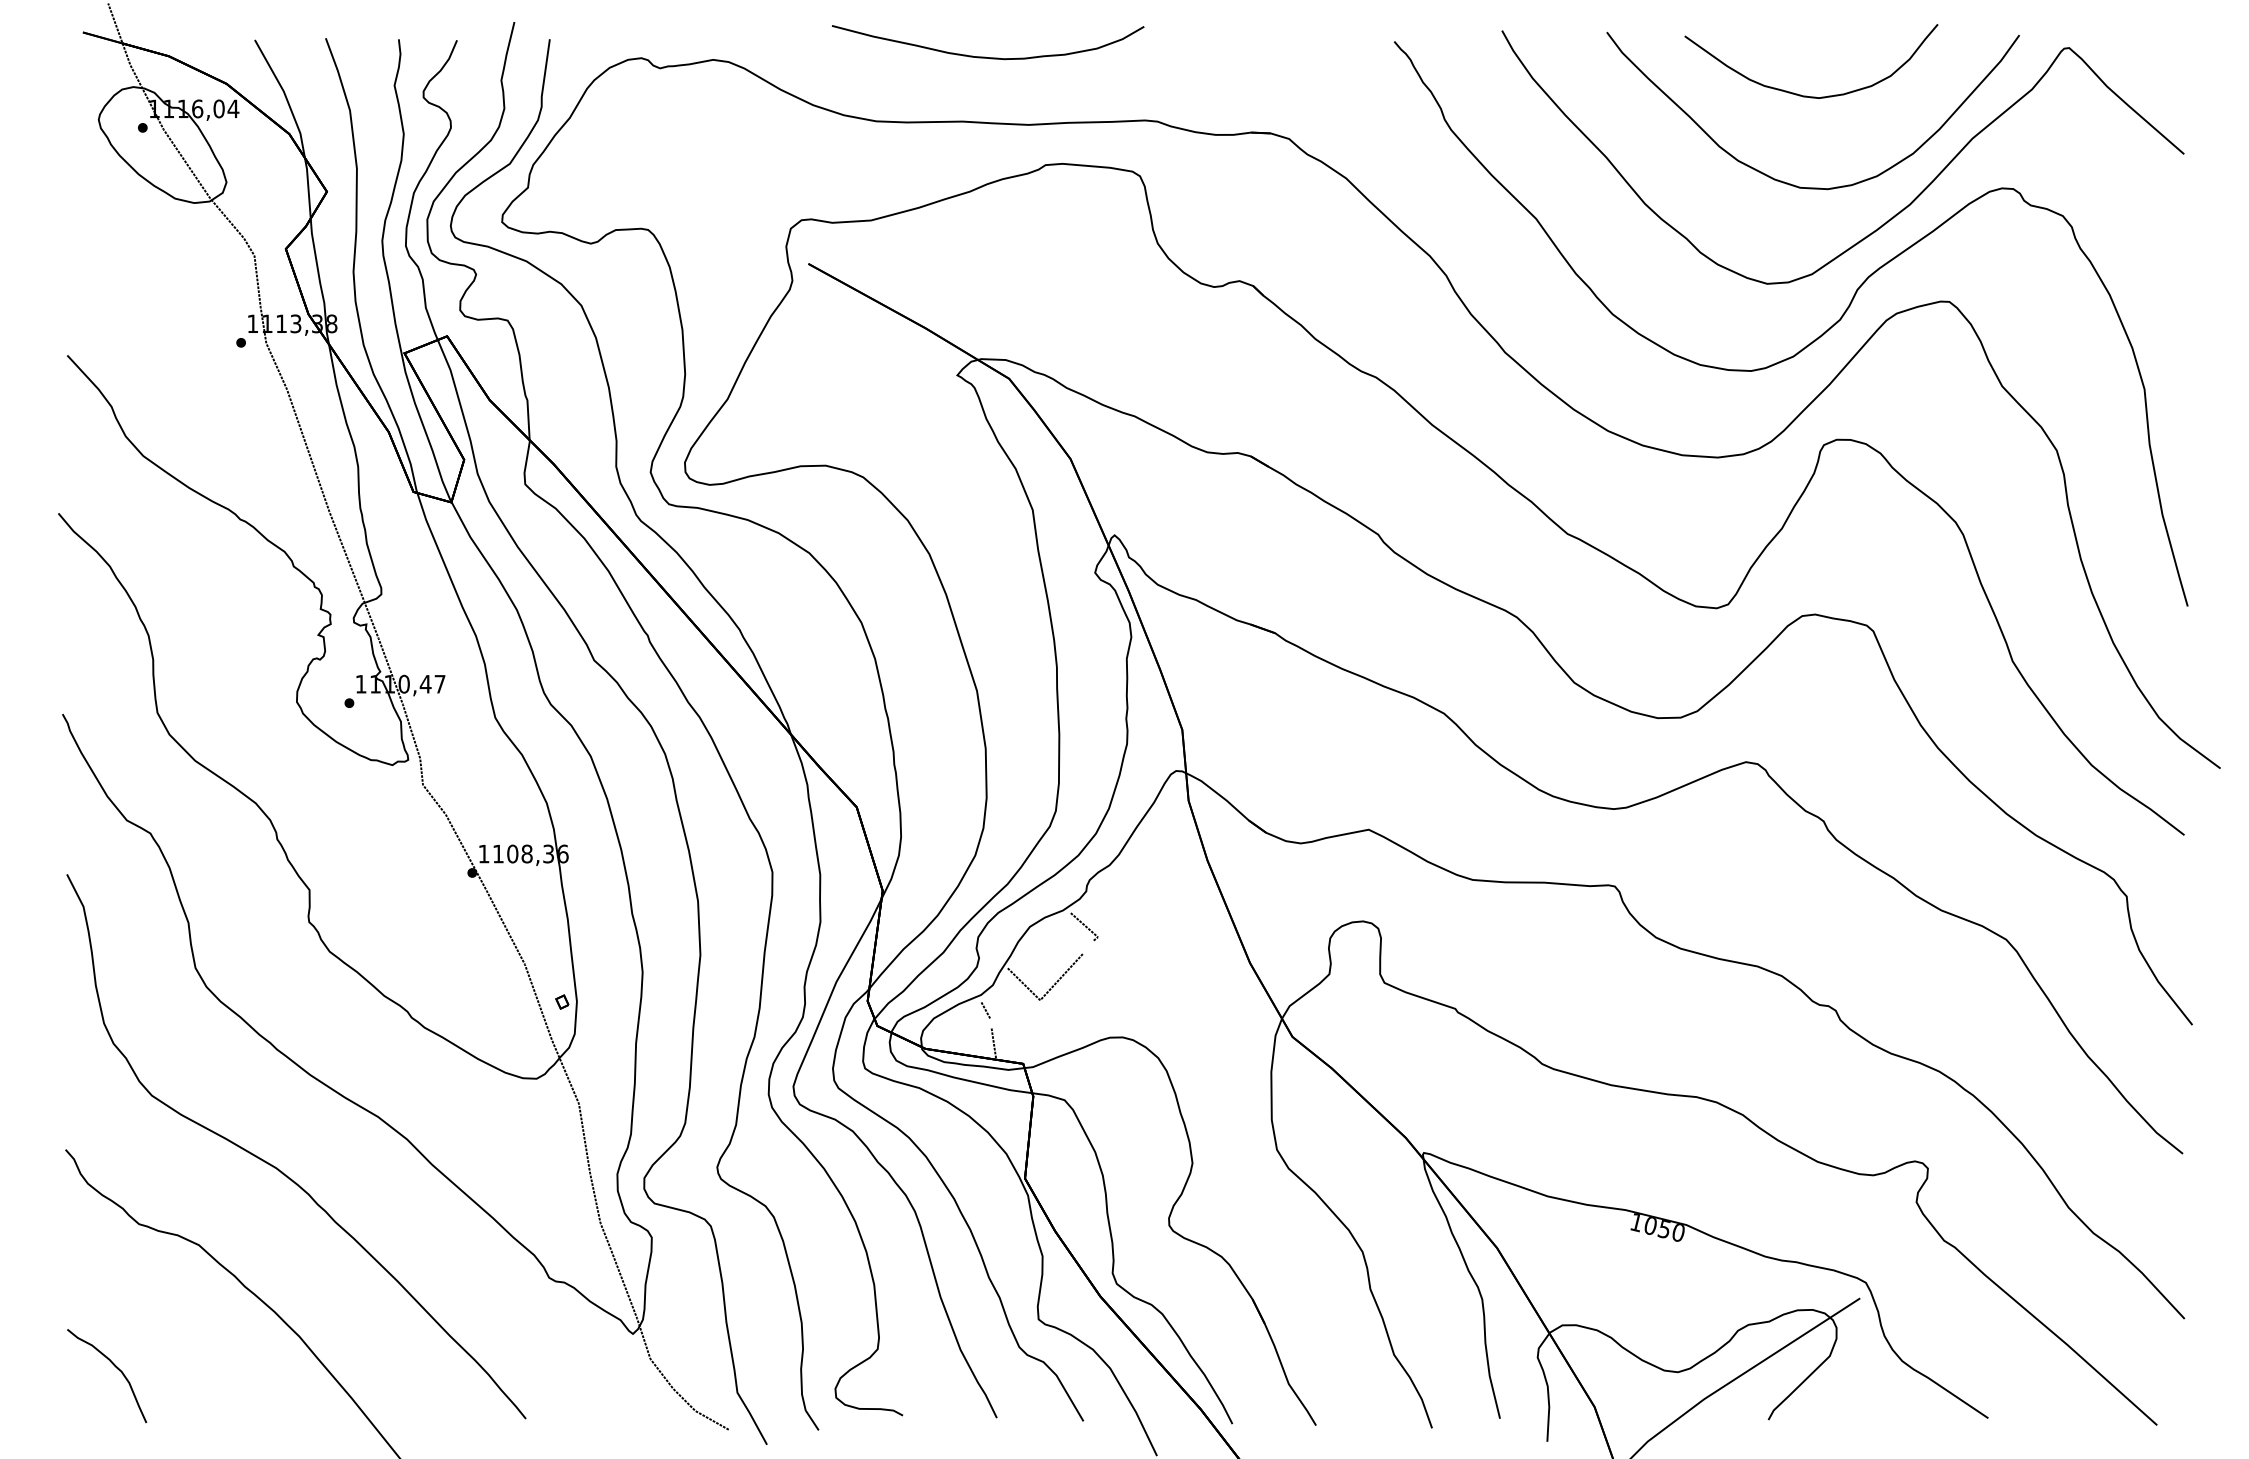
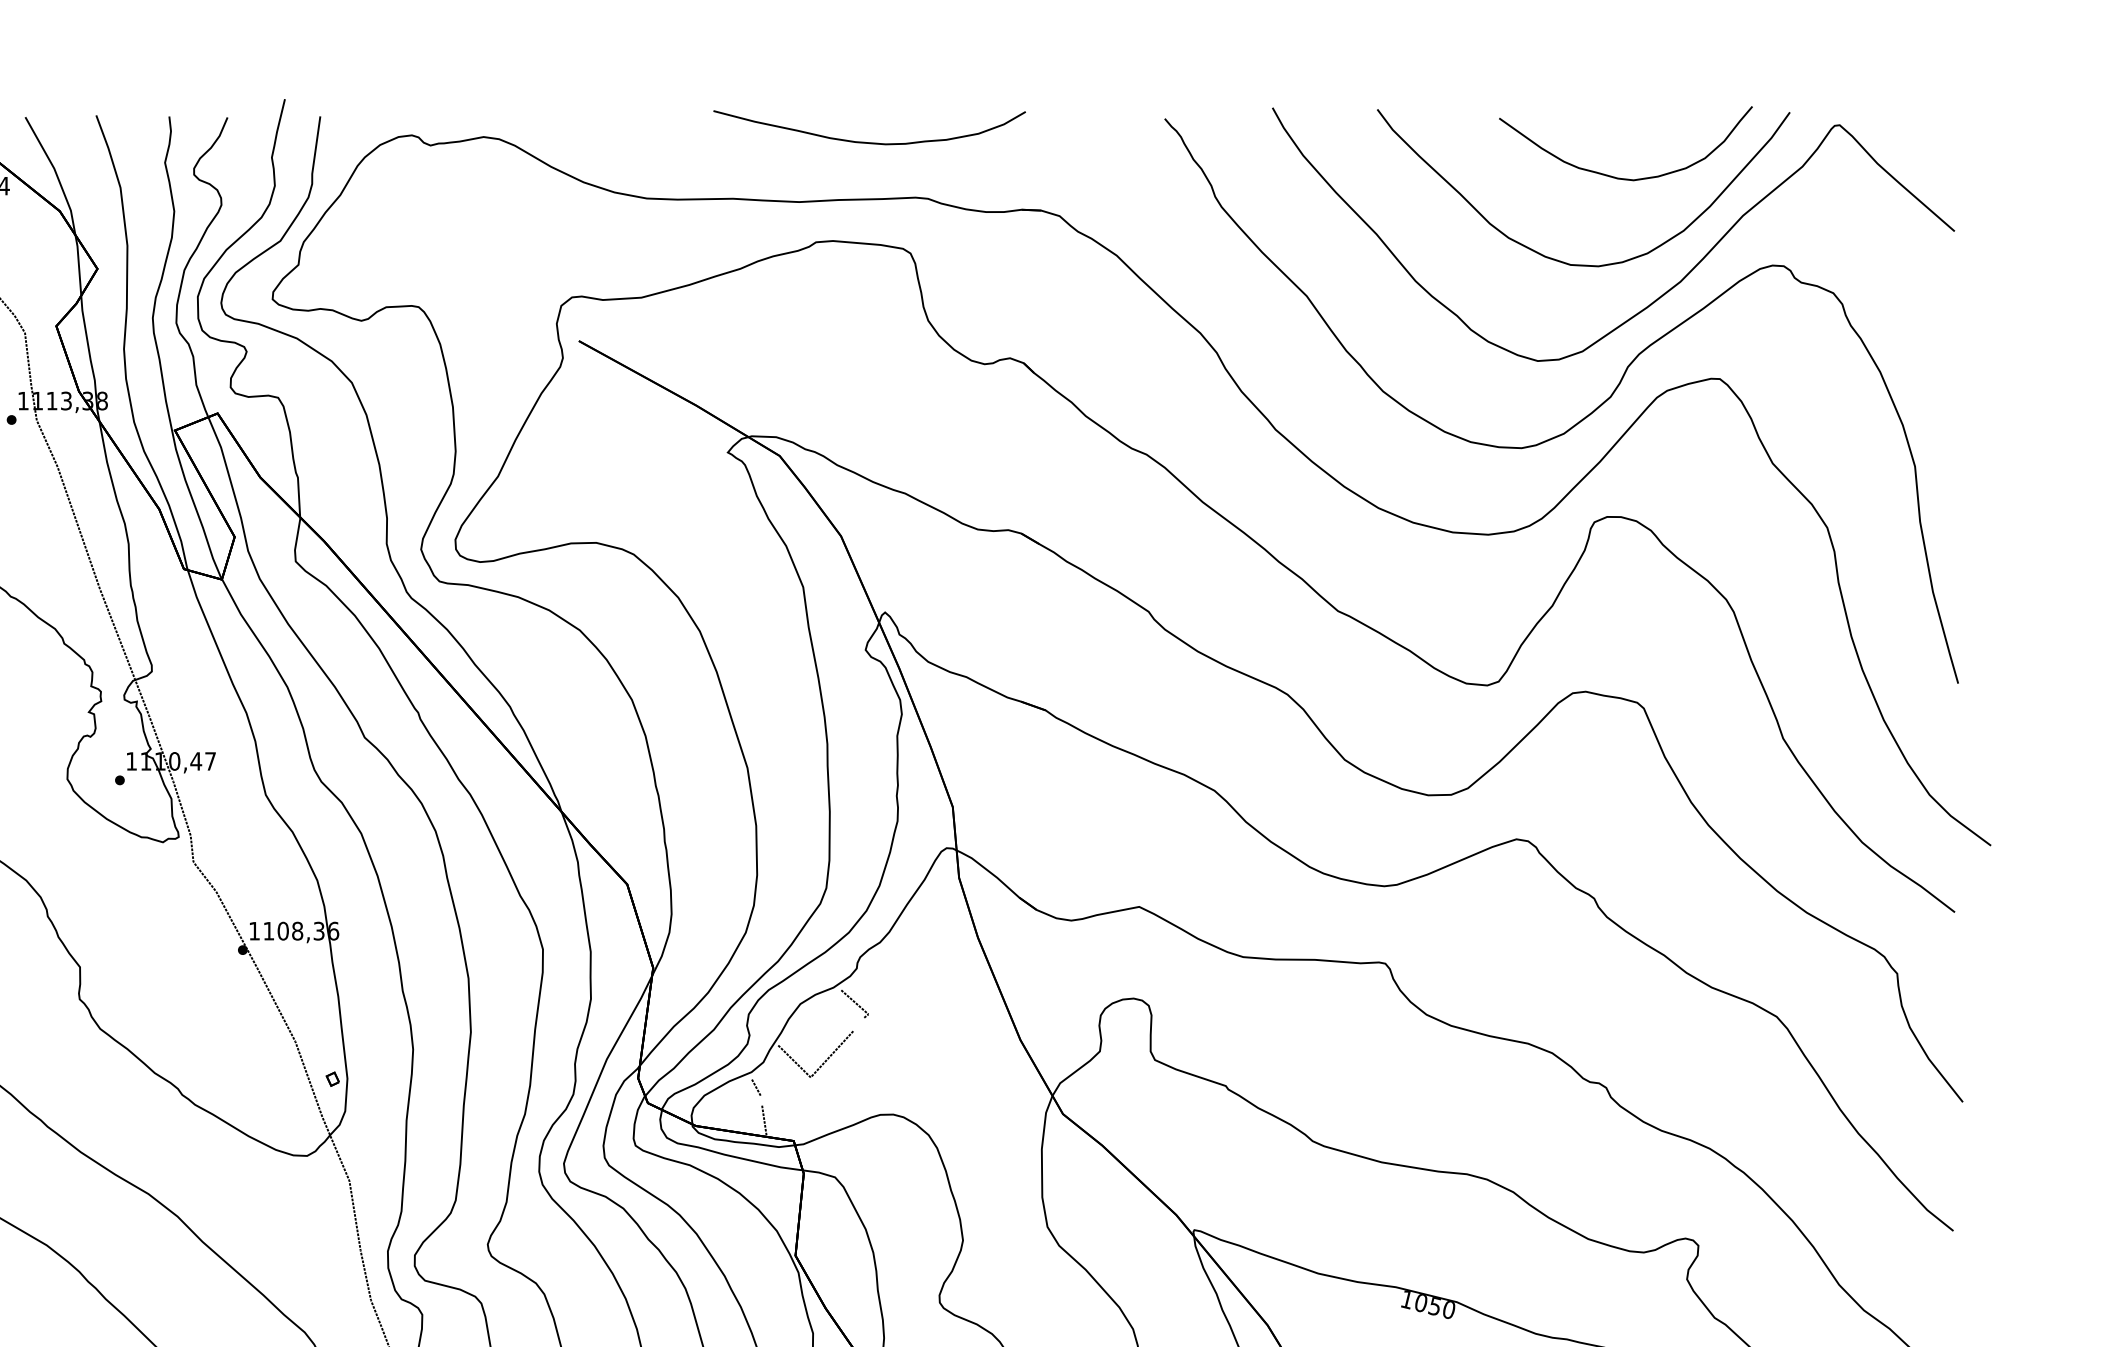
curve: (985, 56) -> (867, 141), moved
curve: (1806, 95) -> (1621, 177), moved

